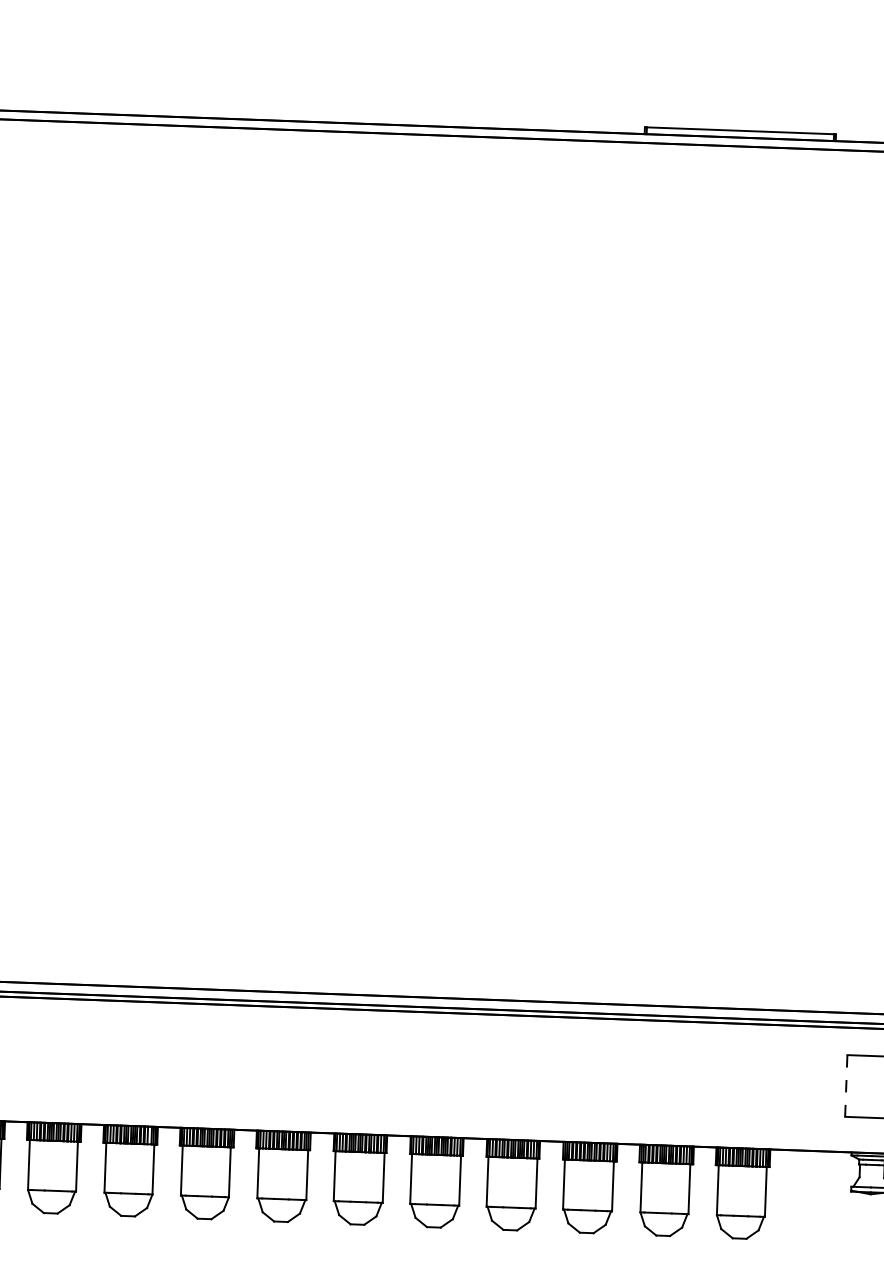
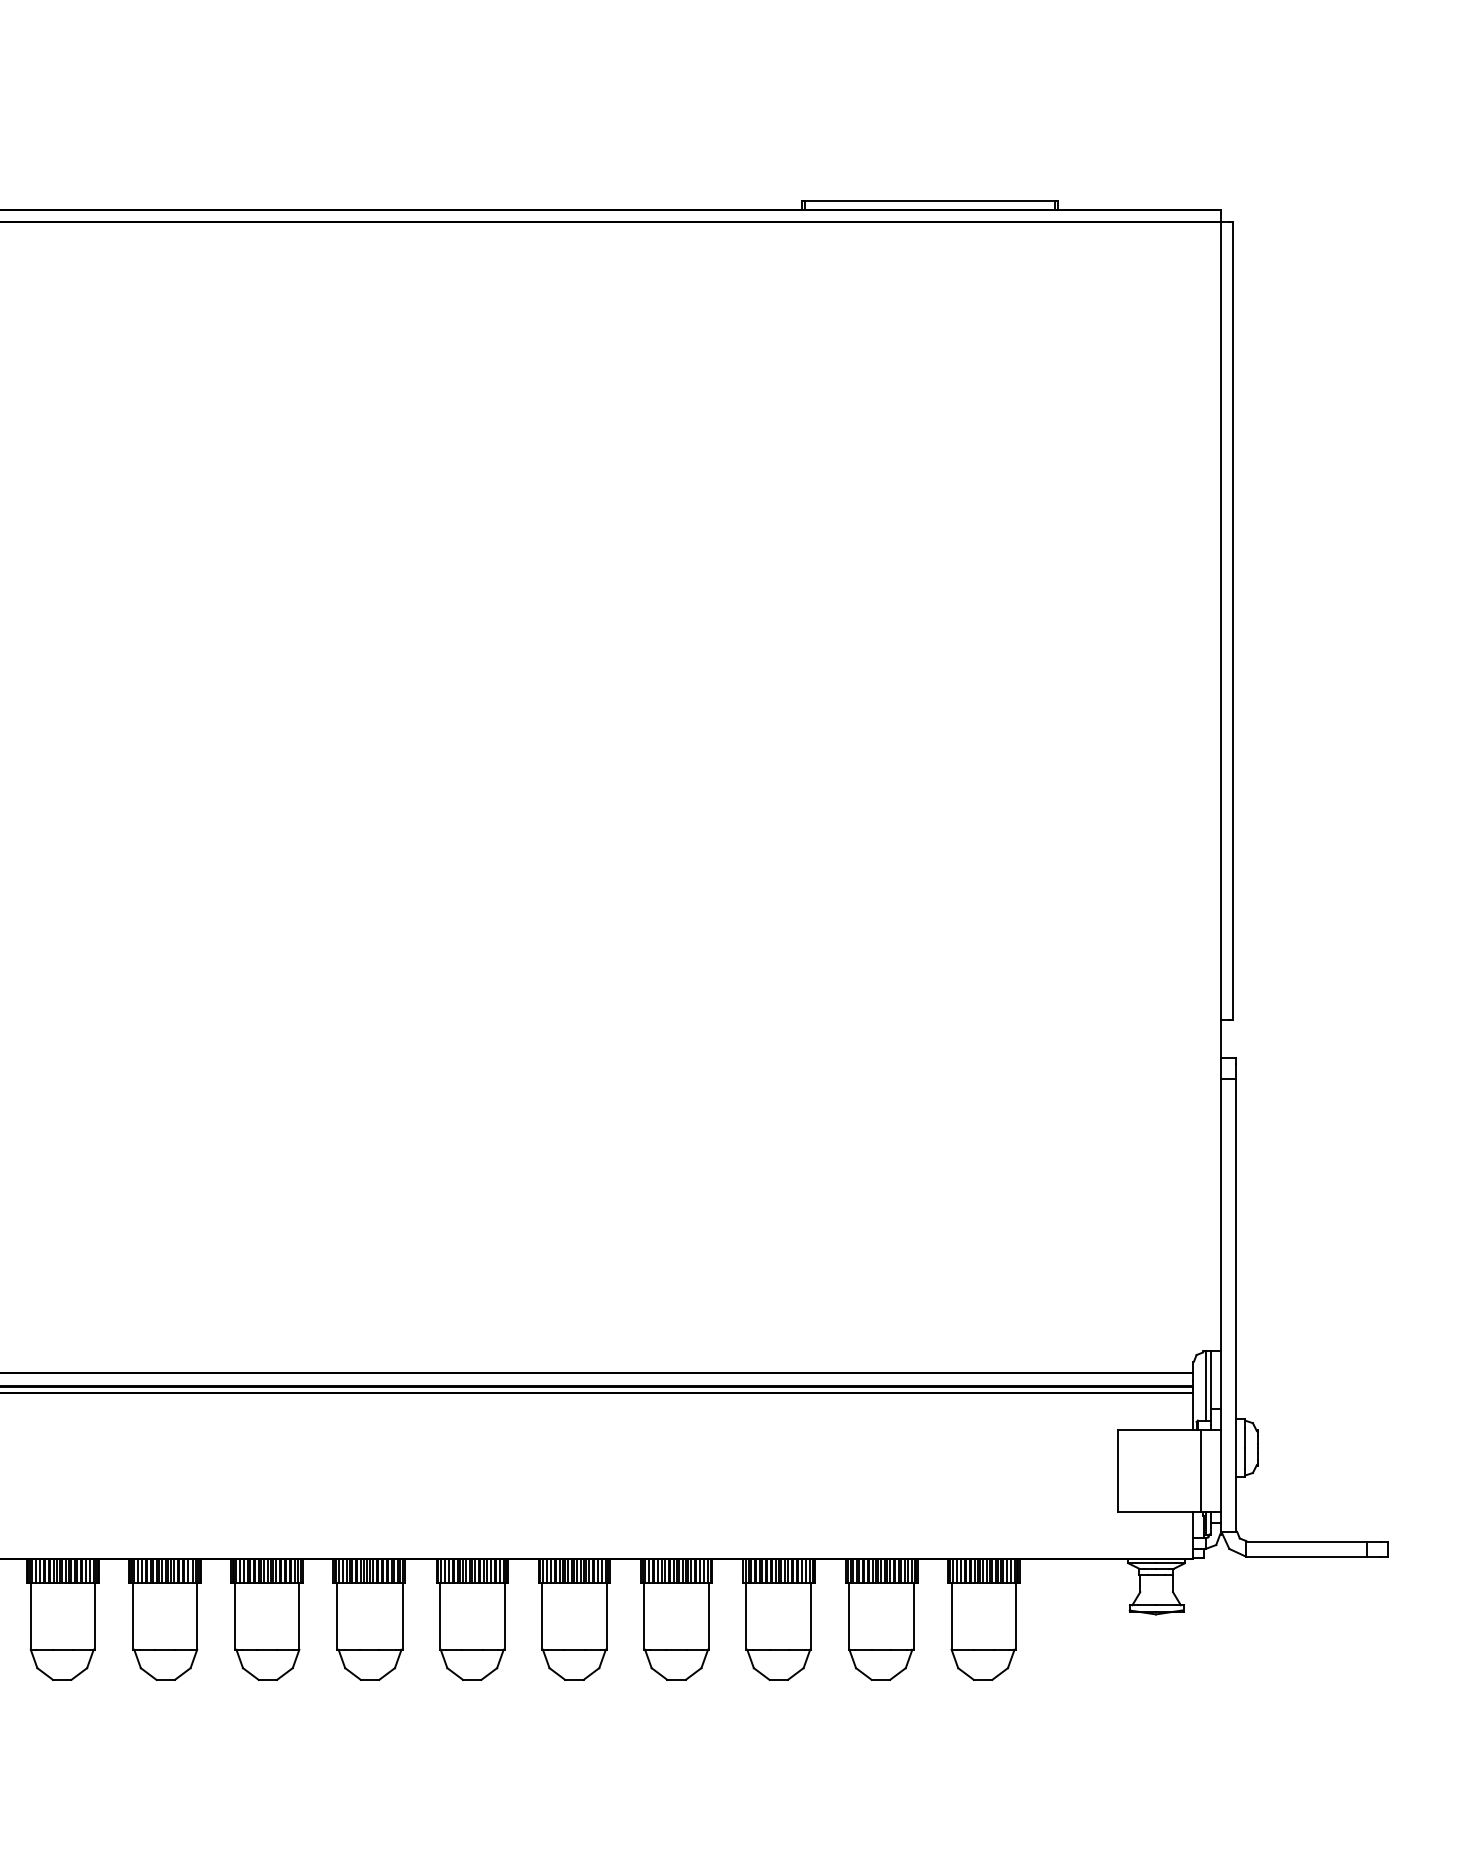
line: (846, 1086) -> (1118, 1471), dashed -> solid

